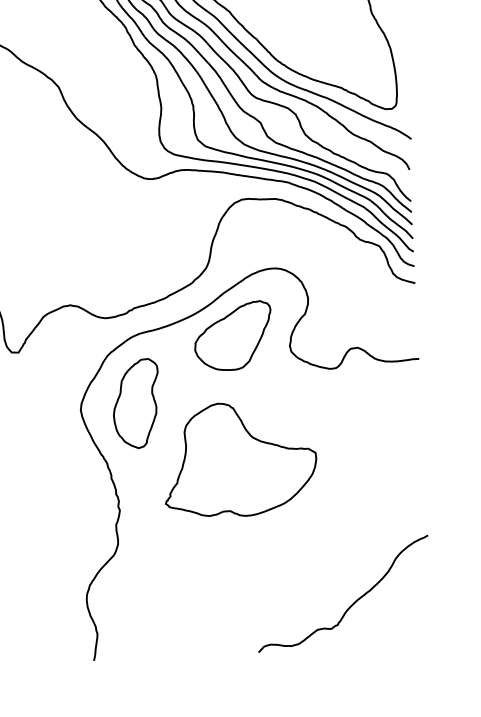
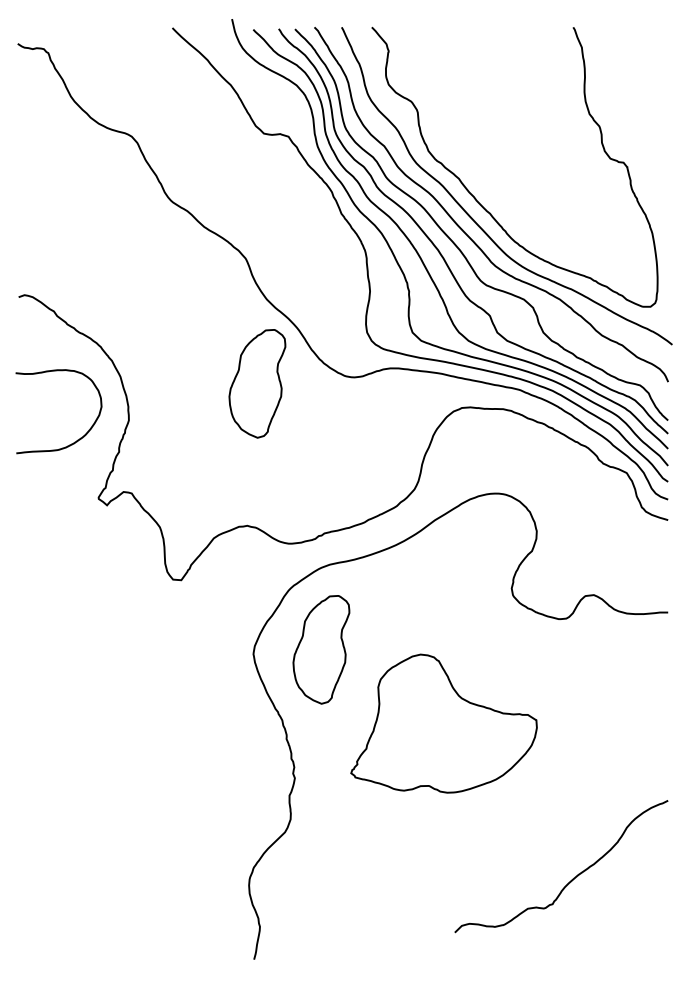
part: (72, 188) -> (257, 383), added
part: (233, 336) -> (443, 573), removed
curve: (353, 602) -> (573, 877), moved

